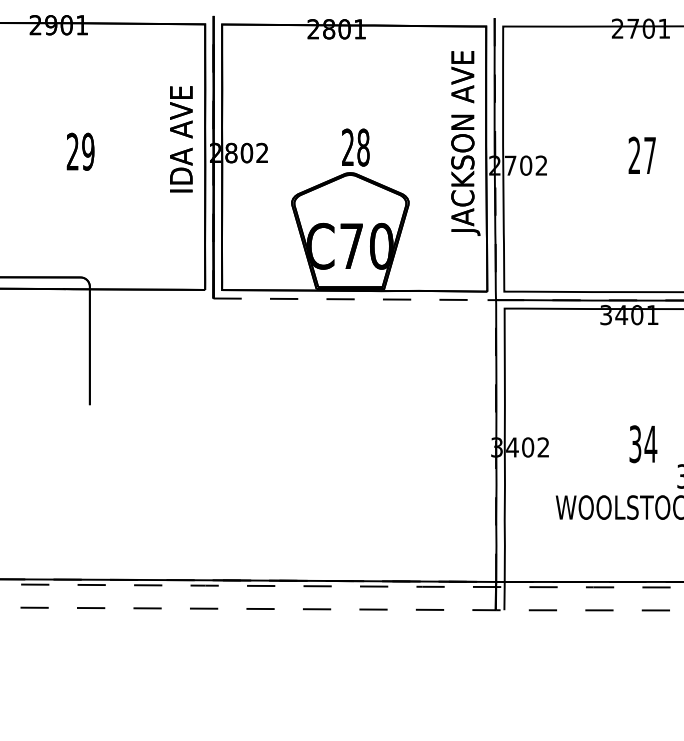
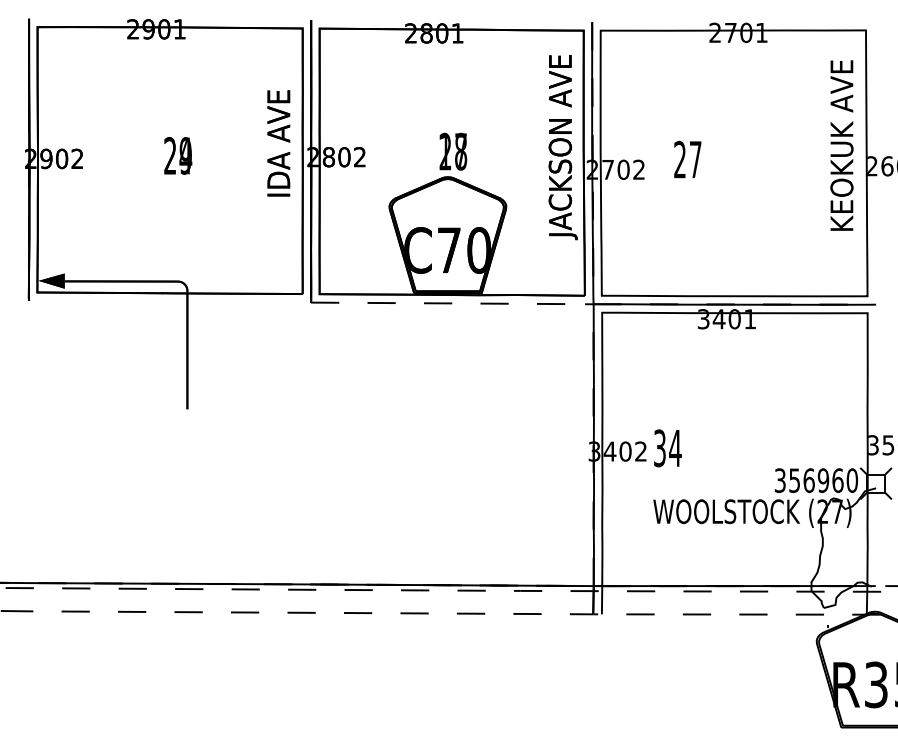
text: (355, 147) -> (453, 151), 28 -> 17
text: (87, 151) -> (185, 155), 29 -> 24
text: (641, 155) -> (687, 159), moved
text: (642, 444) -> (667, 448), moved

